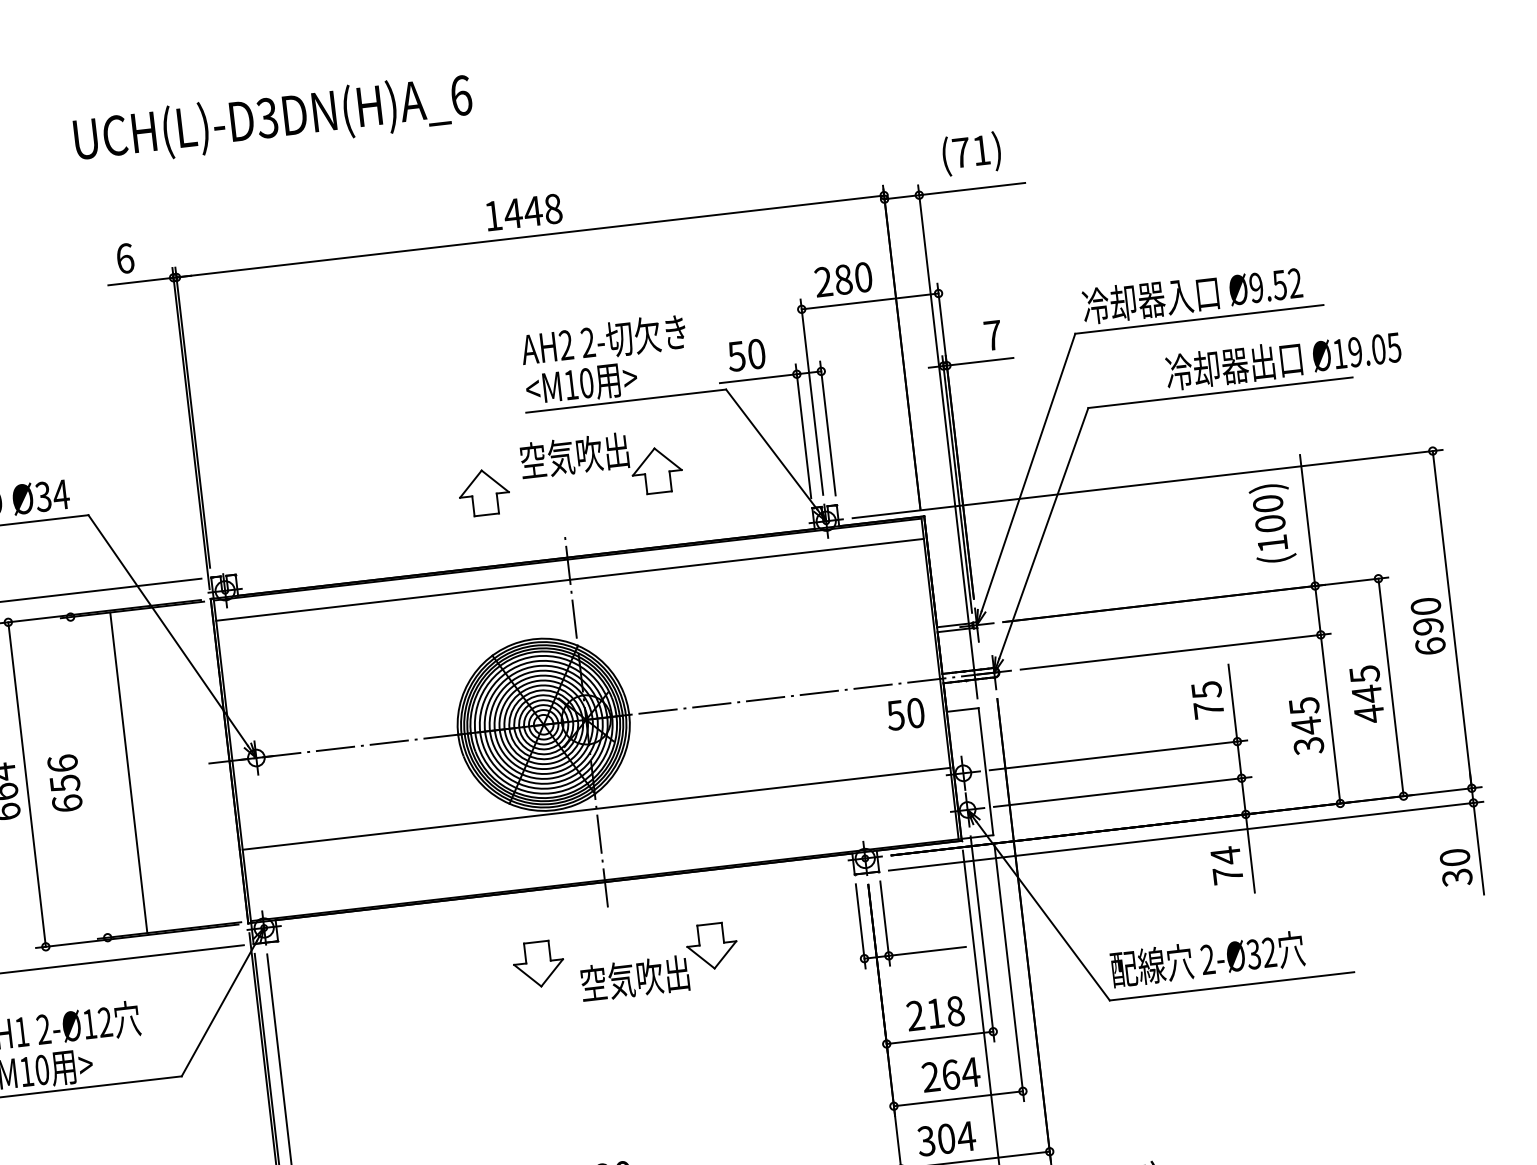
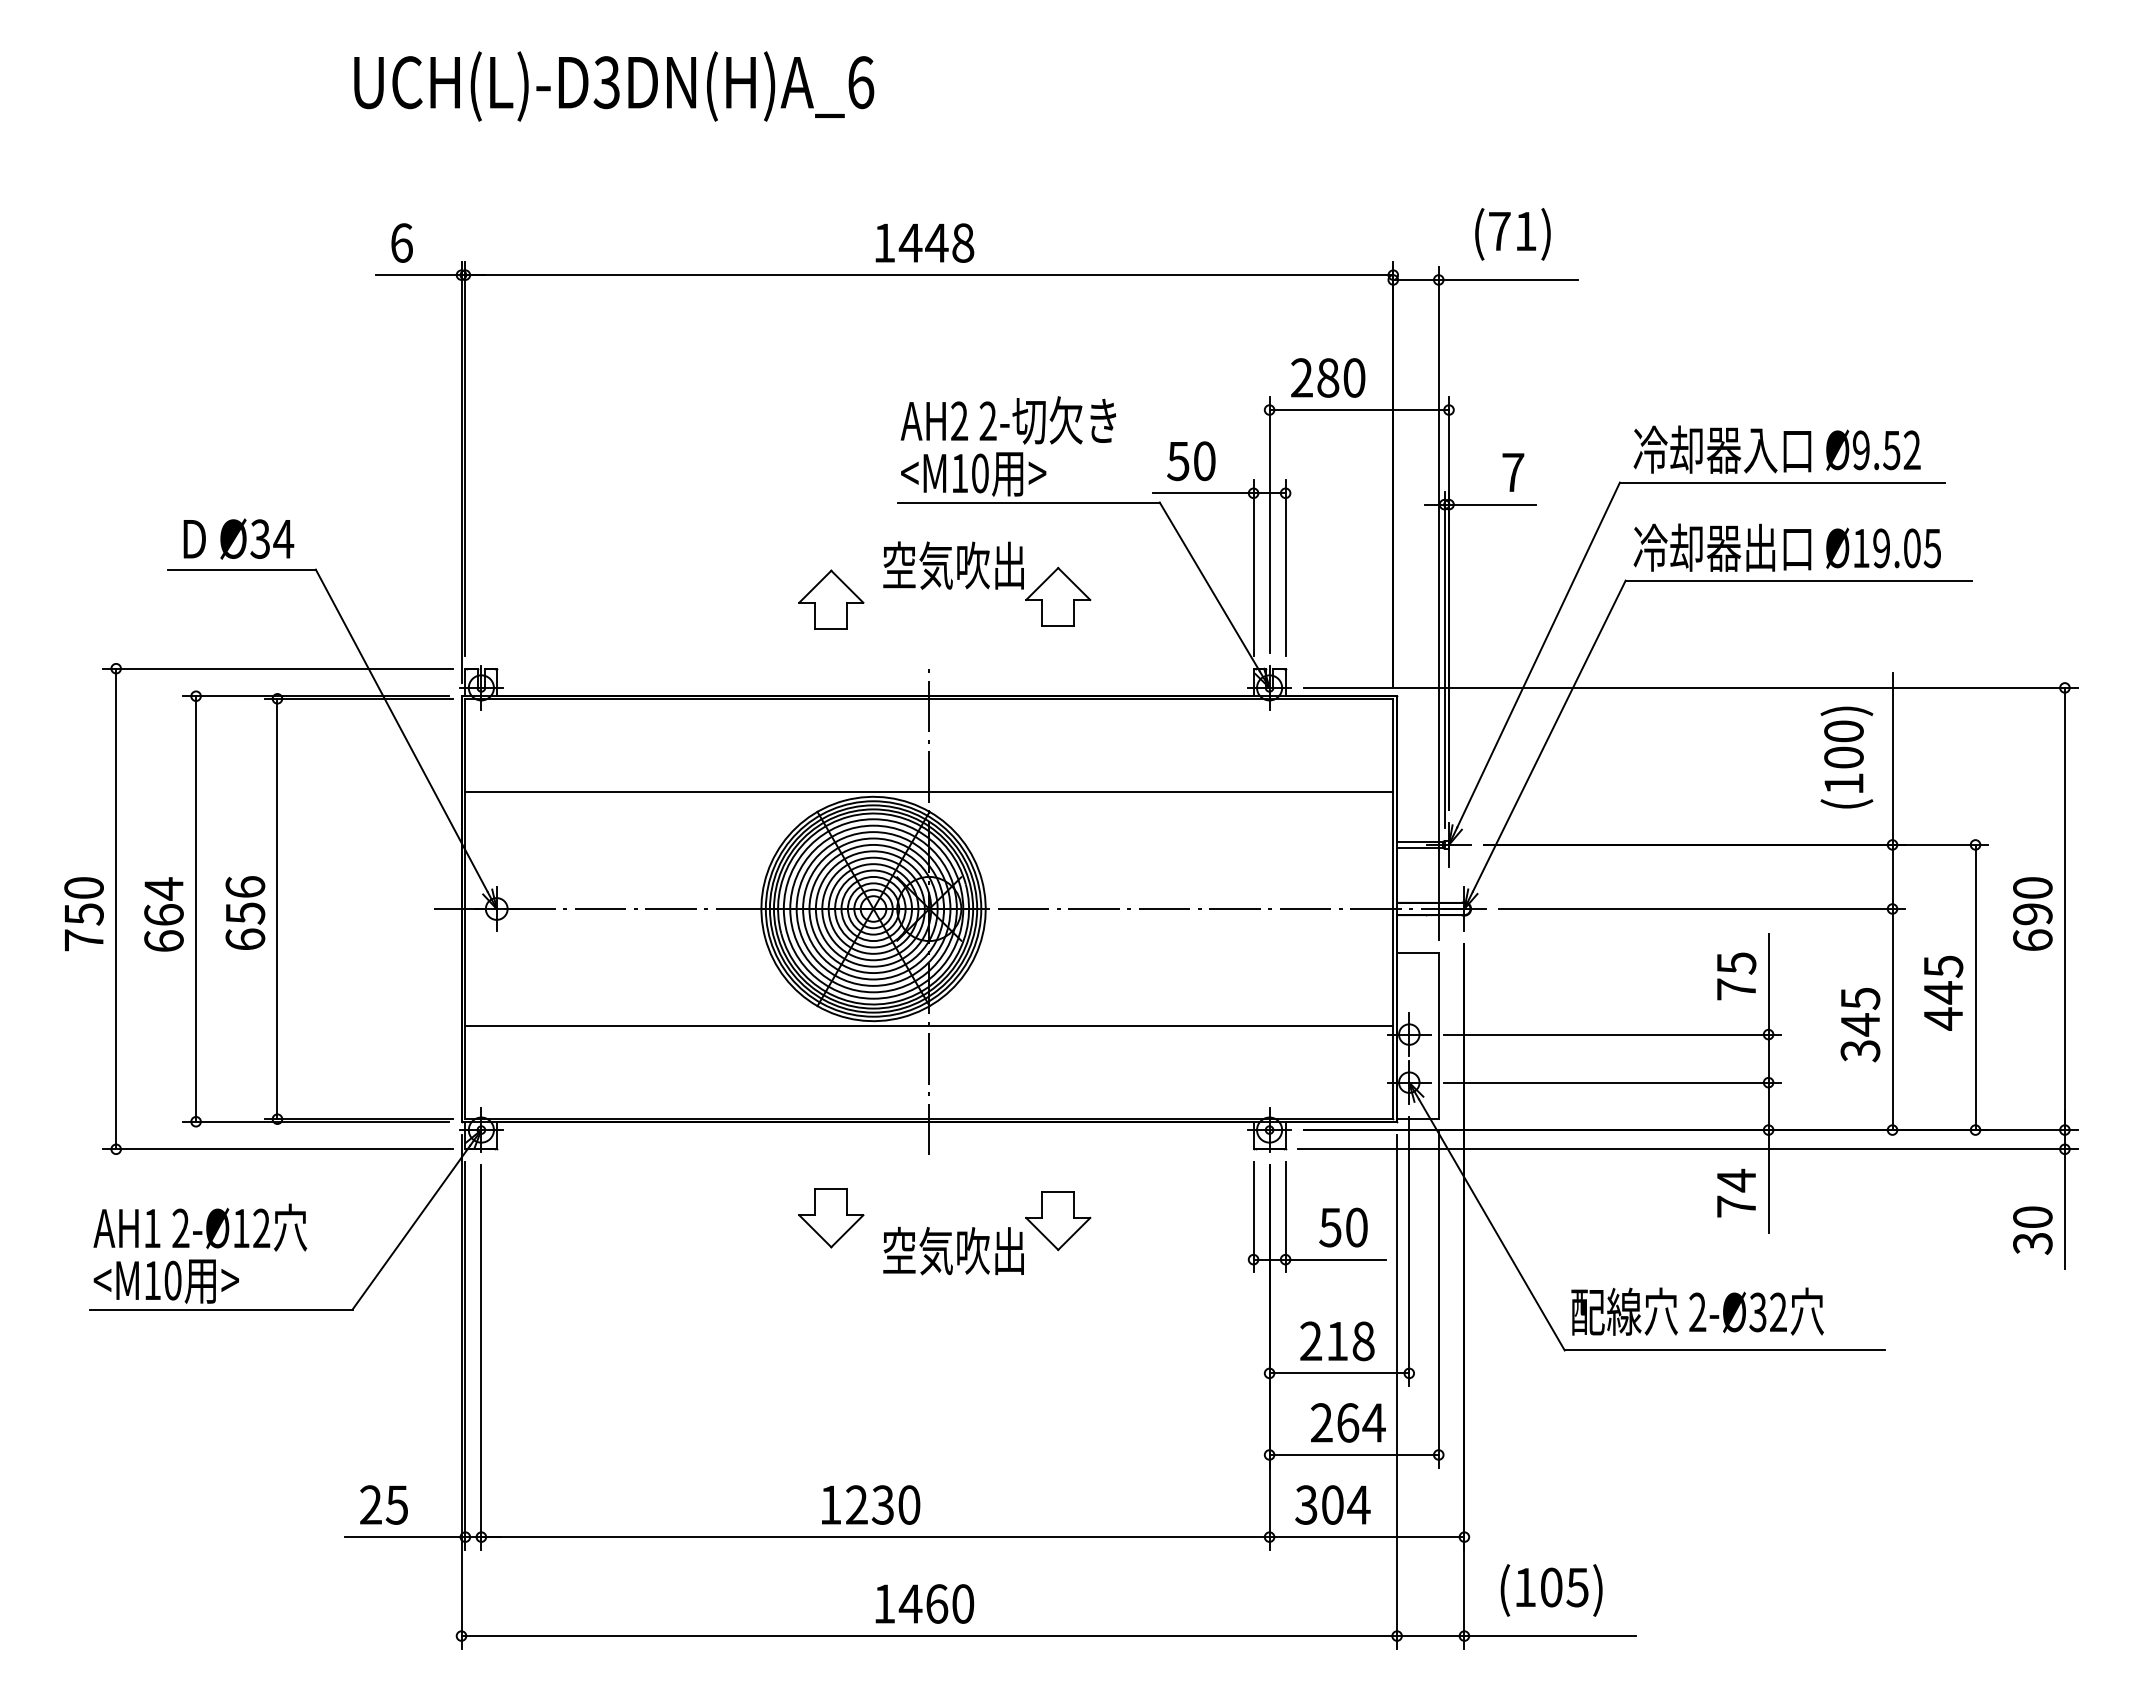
text: (1282, 359) -> (1786, 547), moved
line: (570, 579) -> (929, 792), moved
text: (905, 714) -> (1343, 1227), moved
line: (128, 772) -> (277, 908), moved

